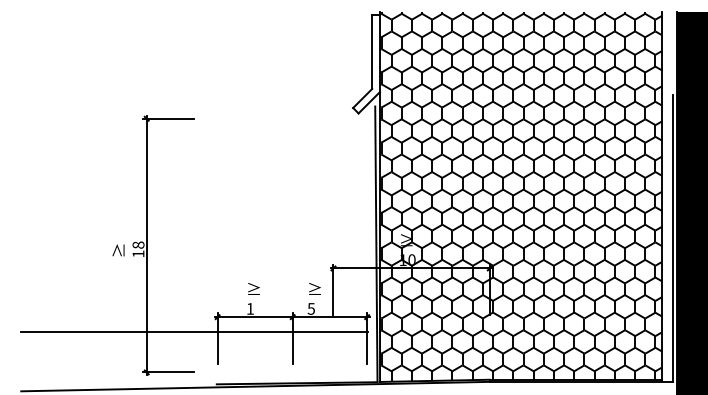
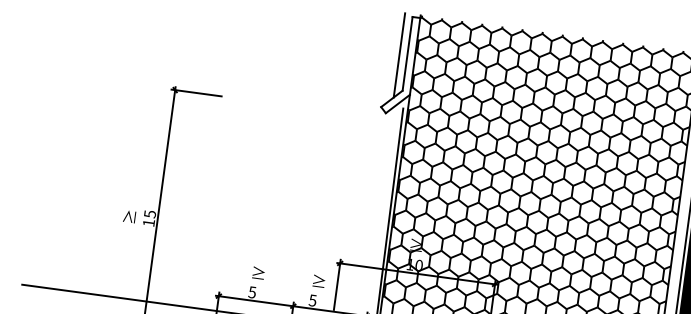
line: (364, 53) -> (399, 54), added
text: (138, 244) -> (150, 213), 18 -> 15
text: (249, 308) -> (251, 291), 1 -> 5

